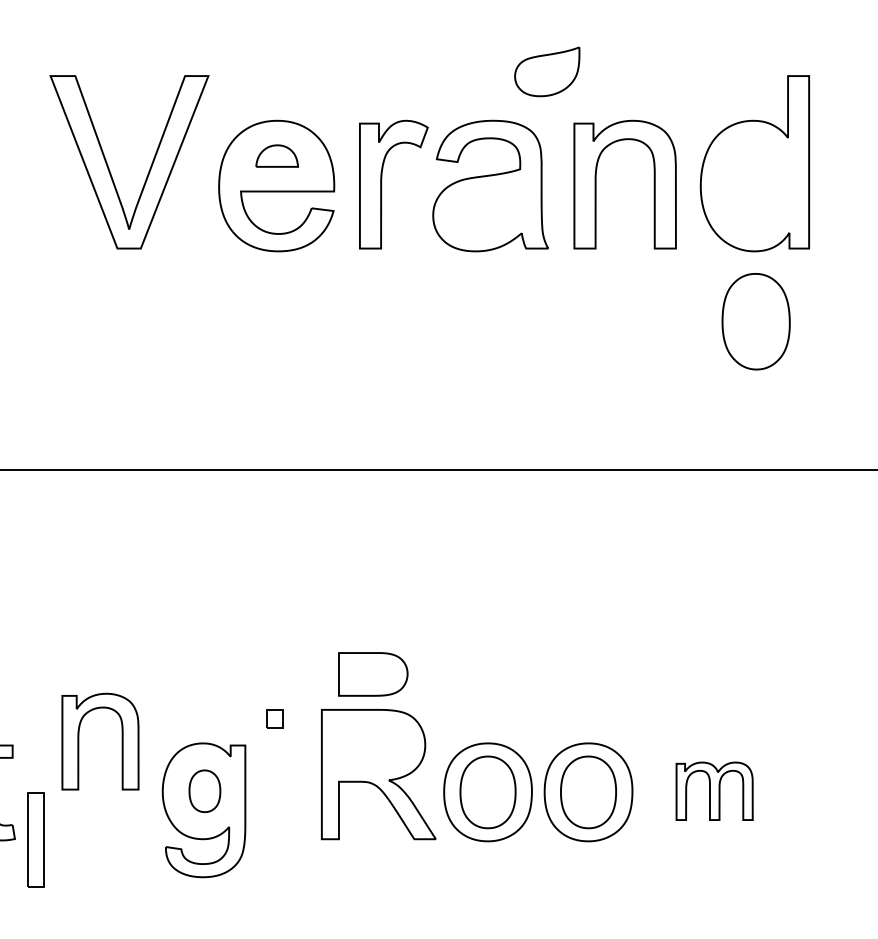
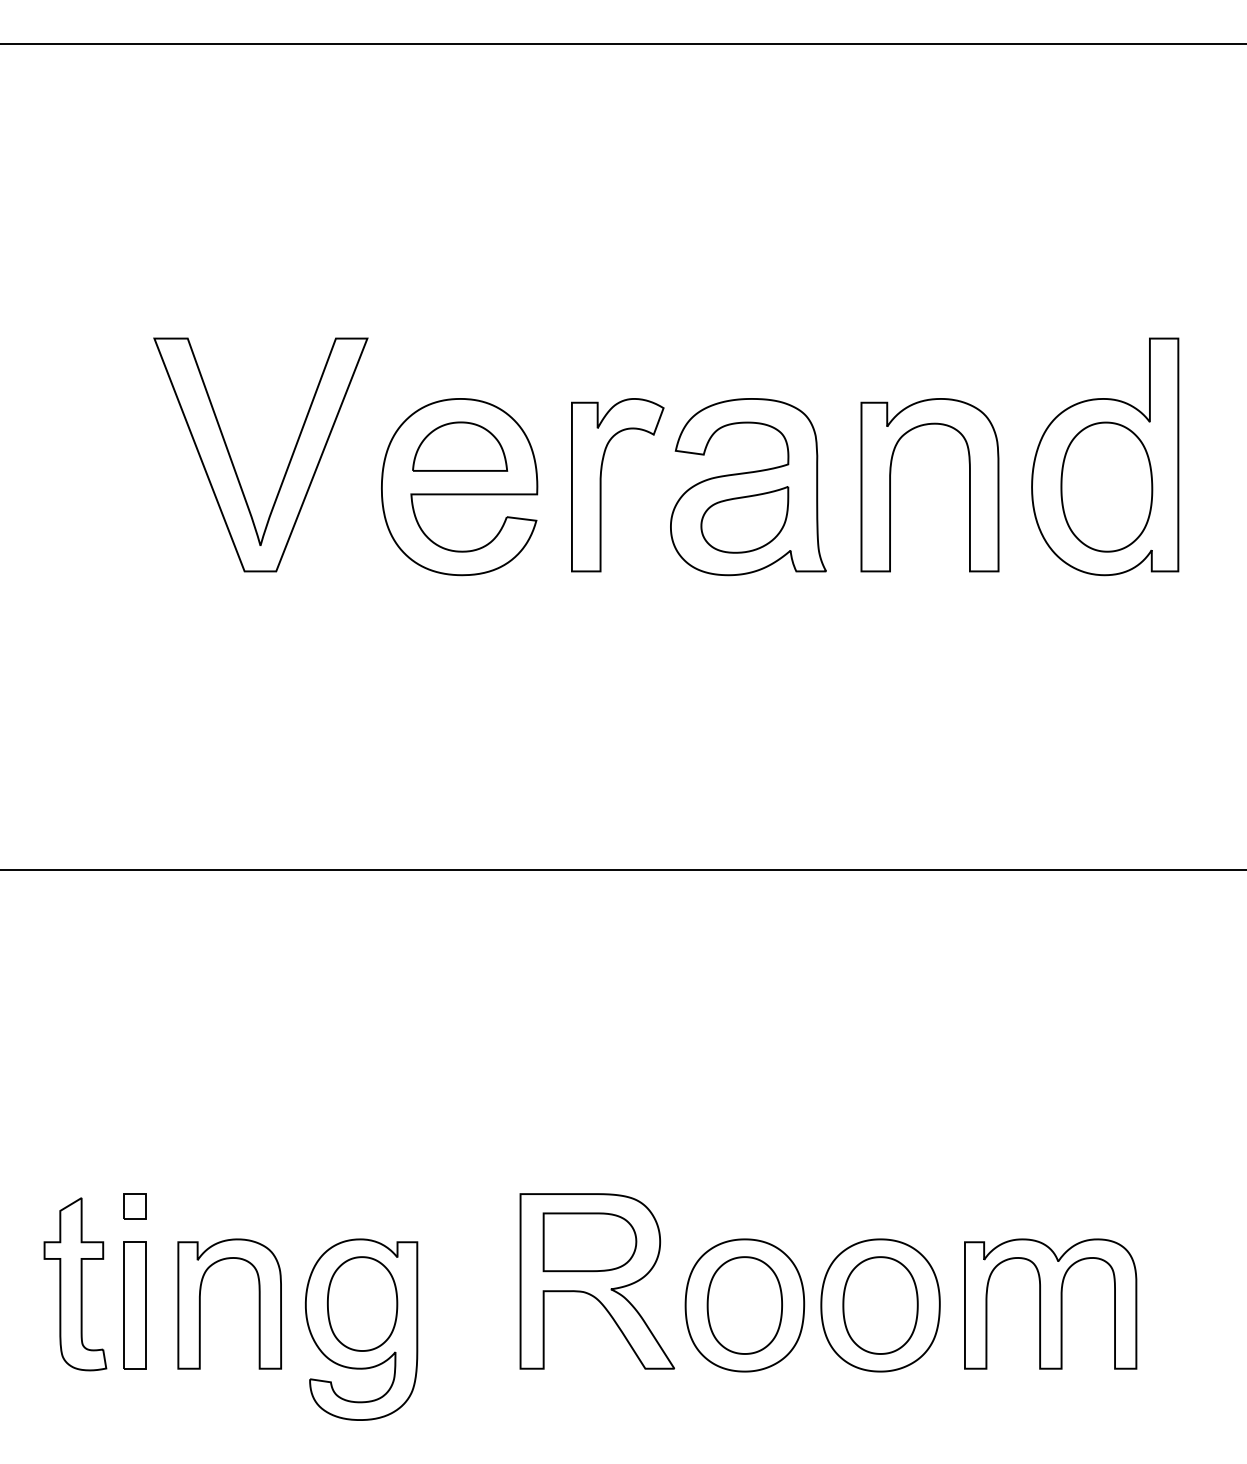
part: (547, 71) -> (744, 519), moved
part: (277, 156) -> (460, 446), size x1.67
part: (755, 321) -> (1106, 486), moved
part: (372, 674) -> (589, 1242), moved
part: (274, 719) -> (134, 1206), moved
part: (78, 741) -> (200, 1303), moved
part: (204, 790) -> (362, 1303), size x1.67
part: (714, 790) -> (1050, 1303), size x1.67
part: (35, 839) -> (134, 1305), moved

